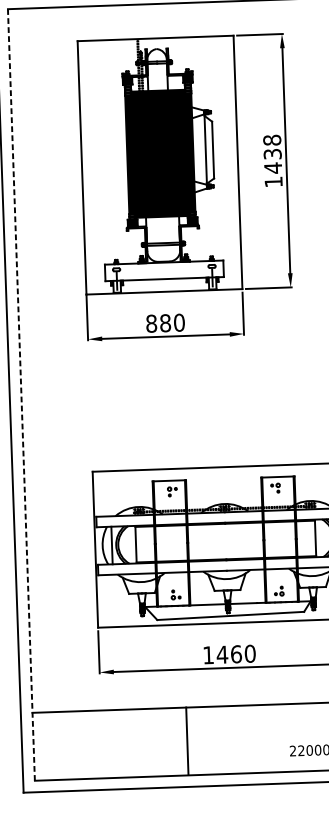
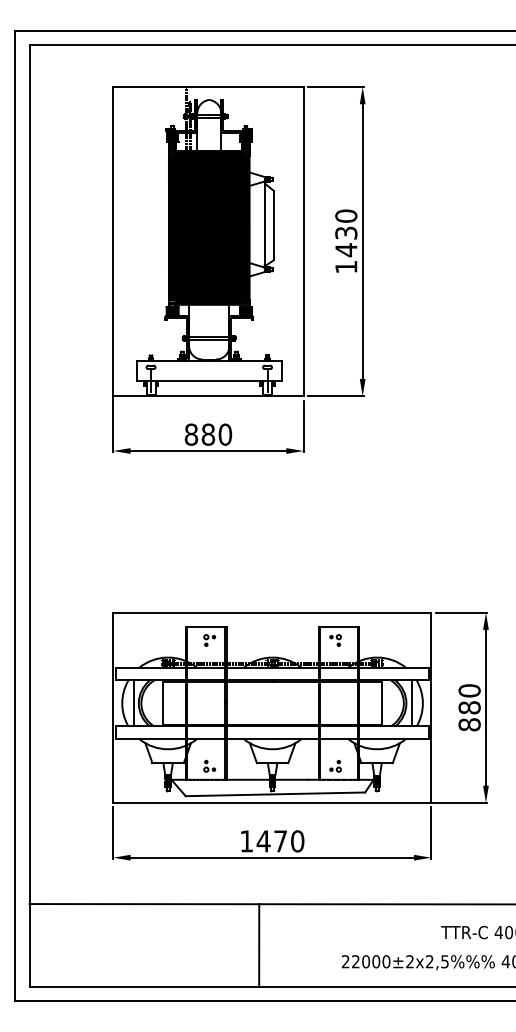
text: (272, 139) -> (346, 215), 1438 -> 1430
line: (21, 394) -> (29, 515), dashed -> solid
text: (236, 654) -> (280, 841), 1460 -> 1470
line: (187, 741) -> (259, 945), moved

